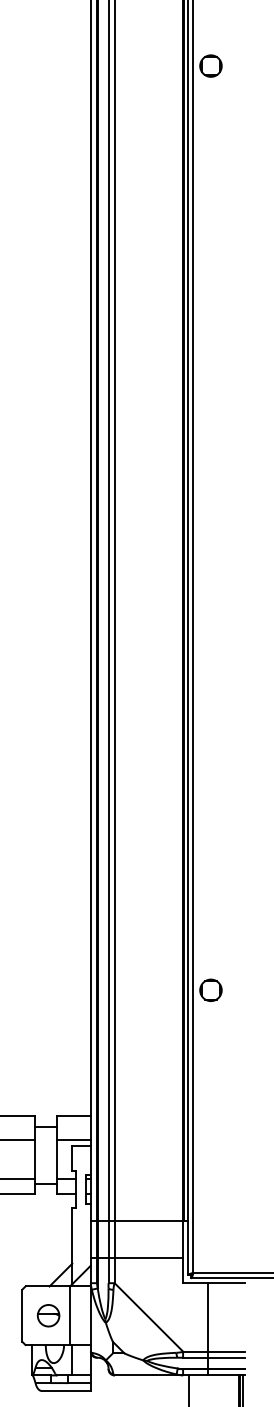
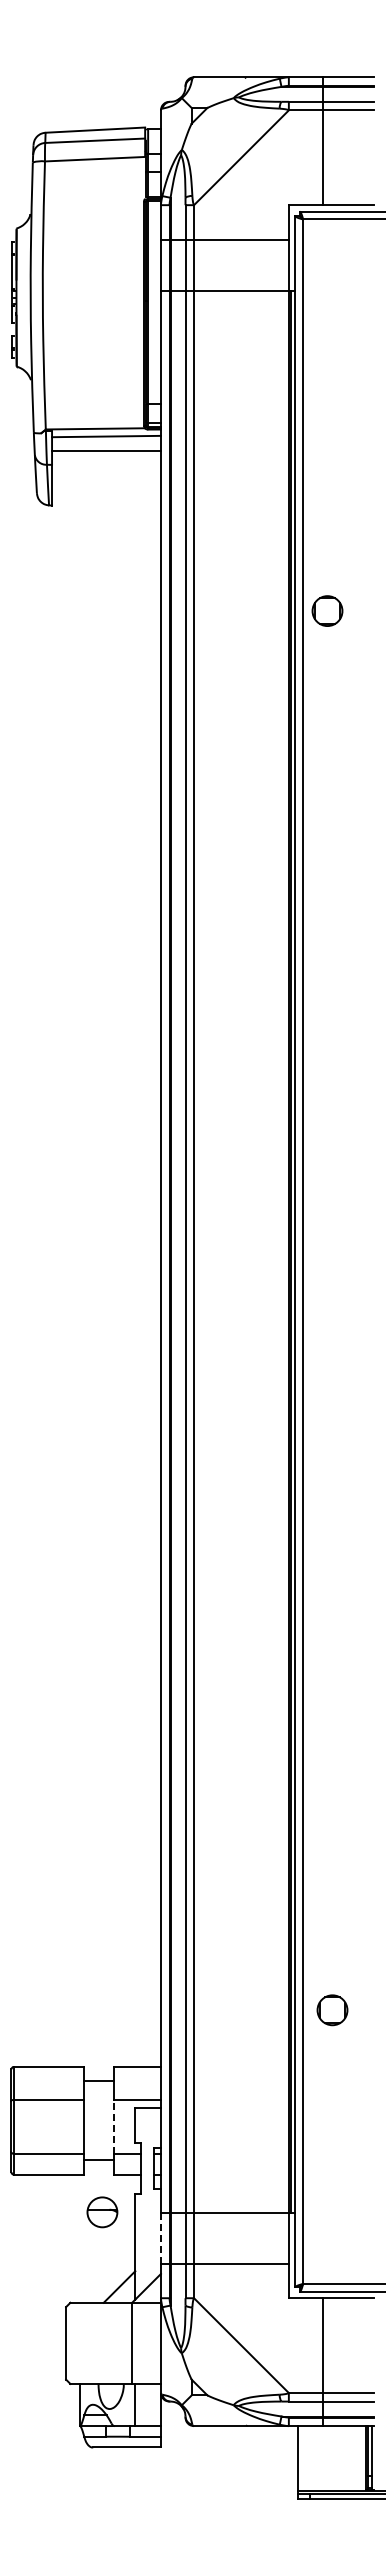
part: (210, 990) -> (332, 2010), moved
line: (56, 1159) -> (113, 2126), solid -> dashed
line: (90, 1240) -> (160, 2238), solid -> dashed
part: (48, 1315) -> (102, 2212), moved

